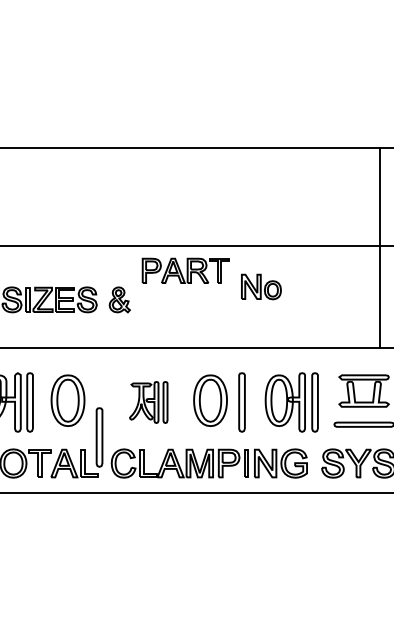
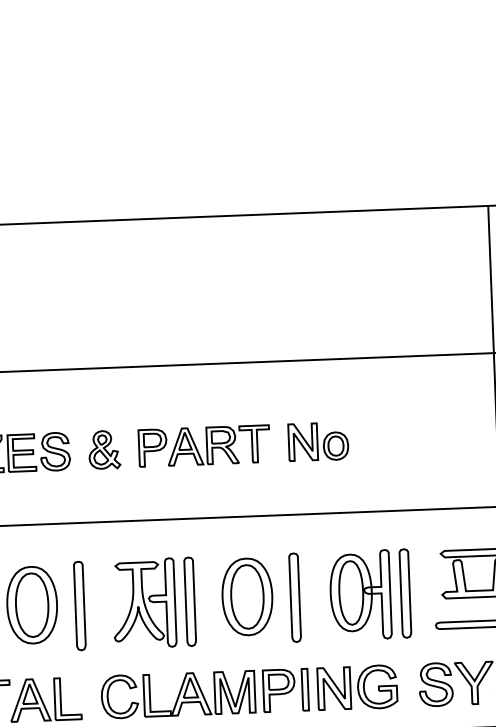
part: (185, 270) -> (203, 445), moved
part: (261, 286) -> (318, 441), moved
part: (148, 402) -> (153, 603), size x1.43
part: (99, 437) -> (79, 606), moved

